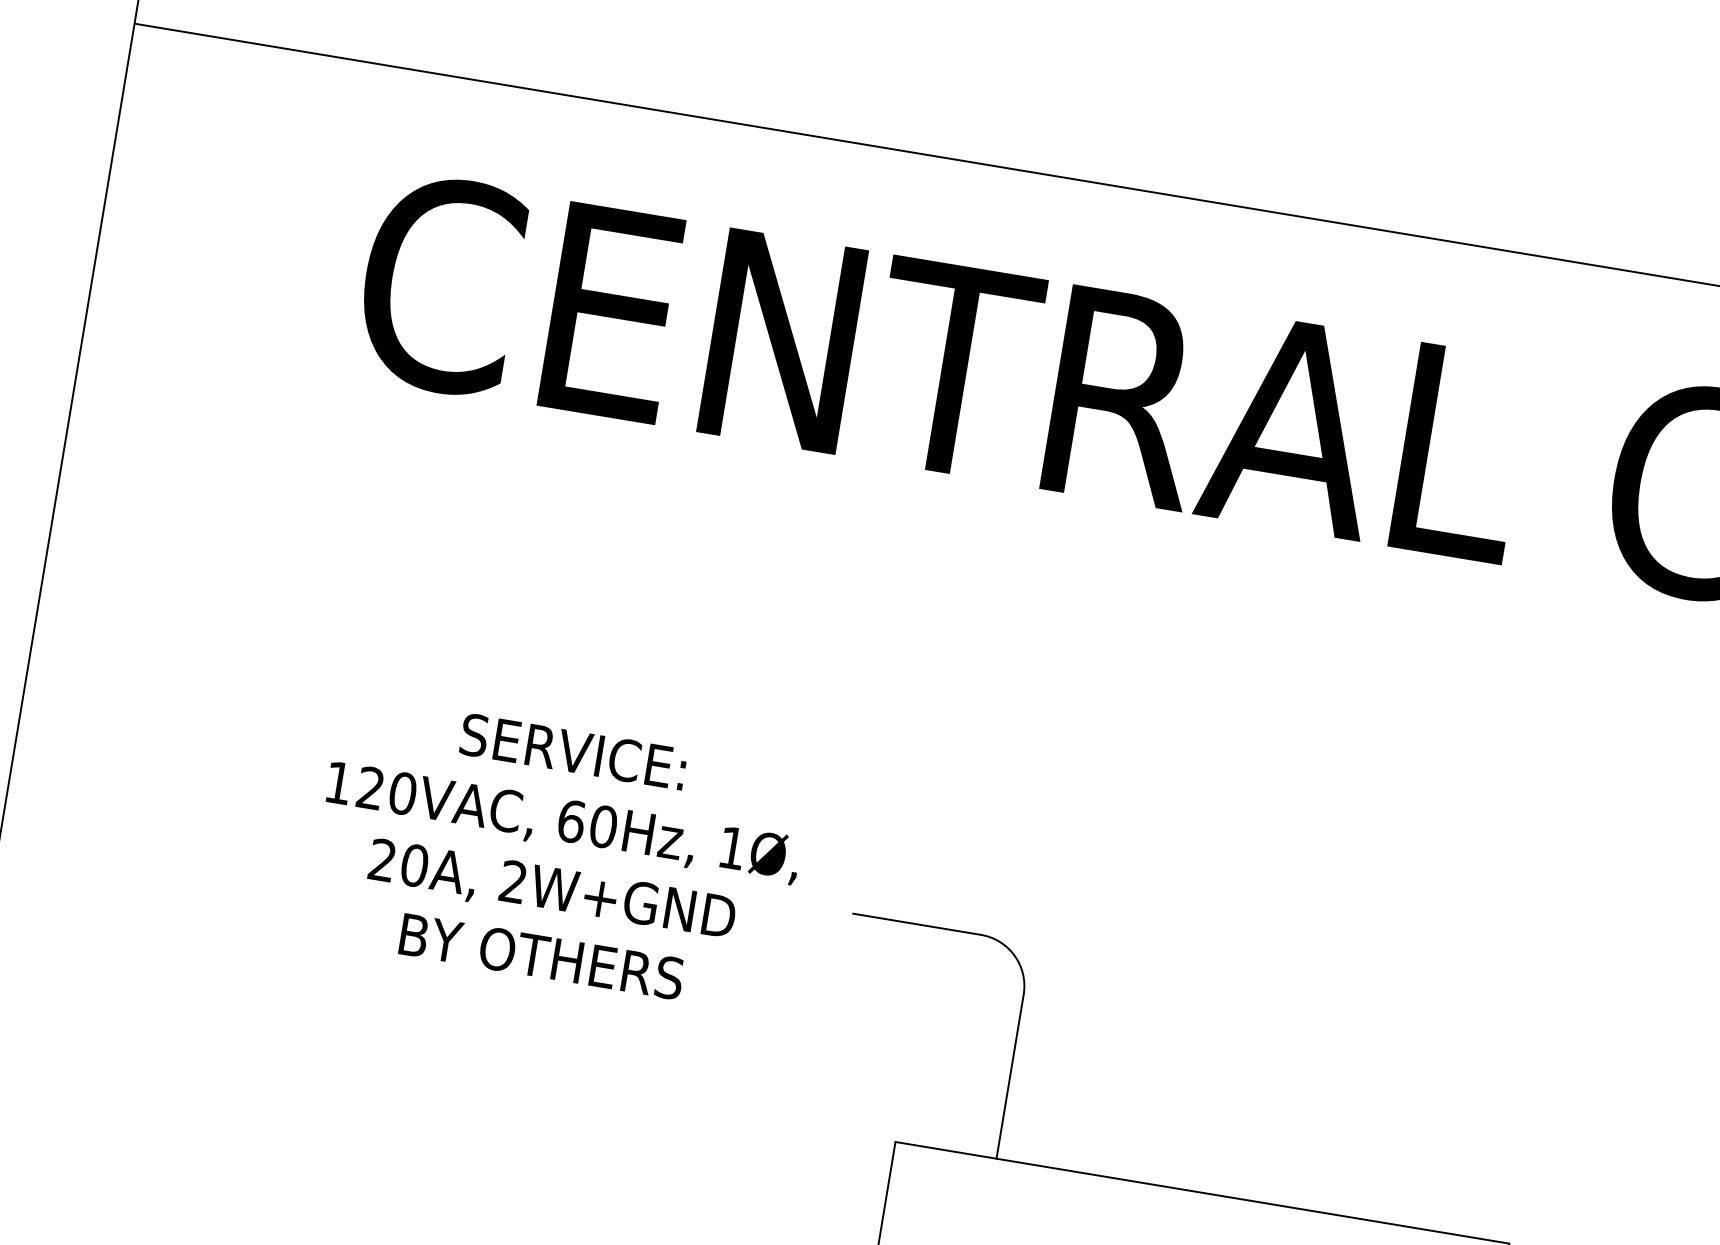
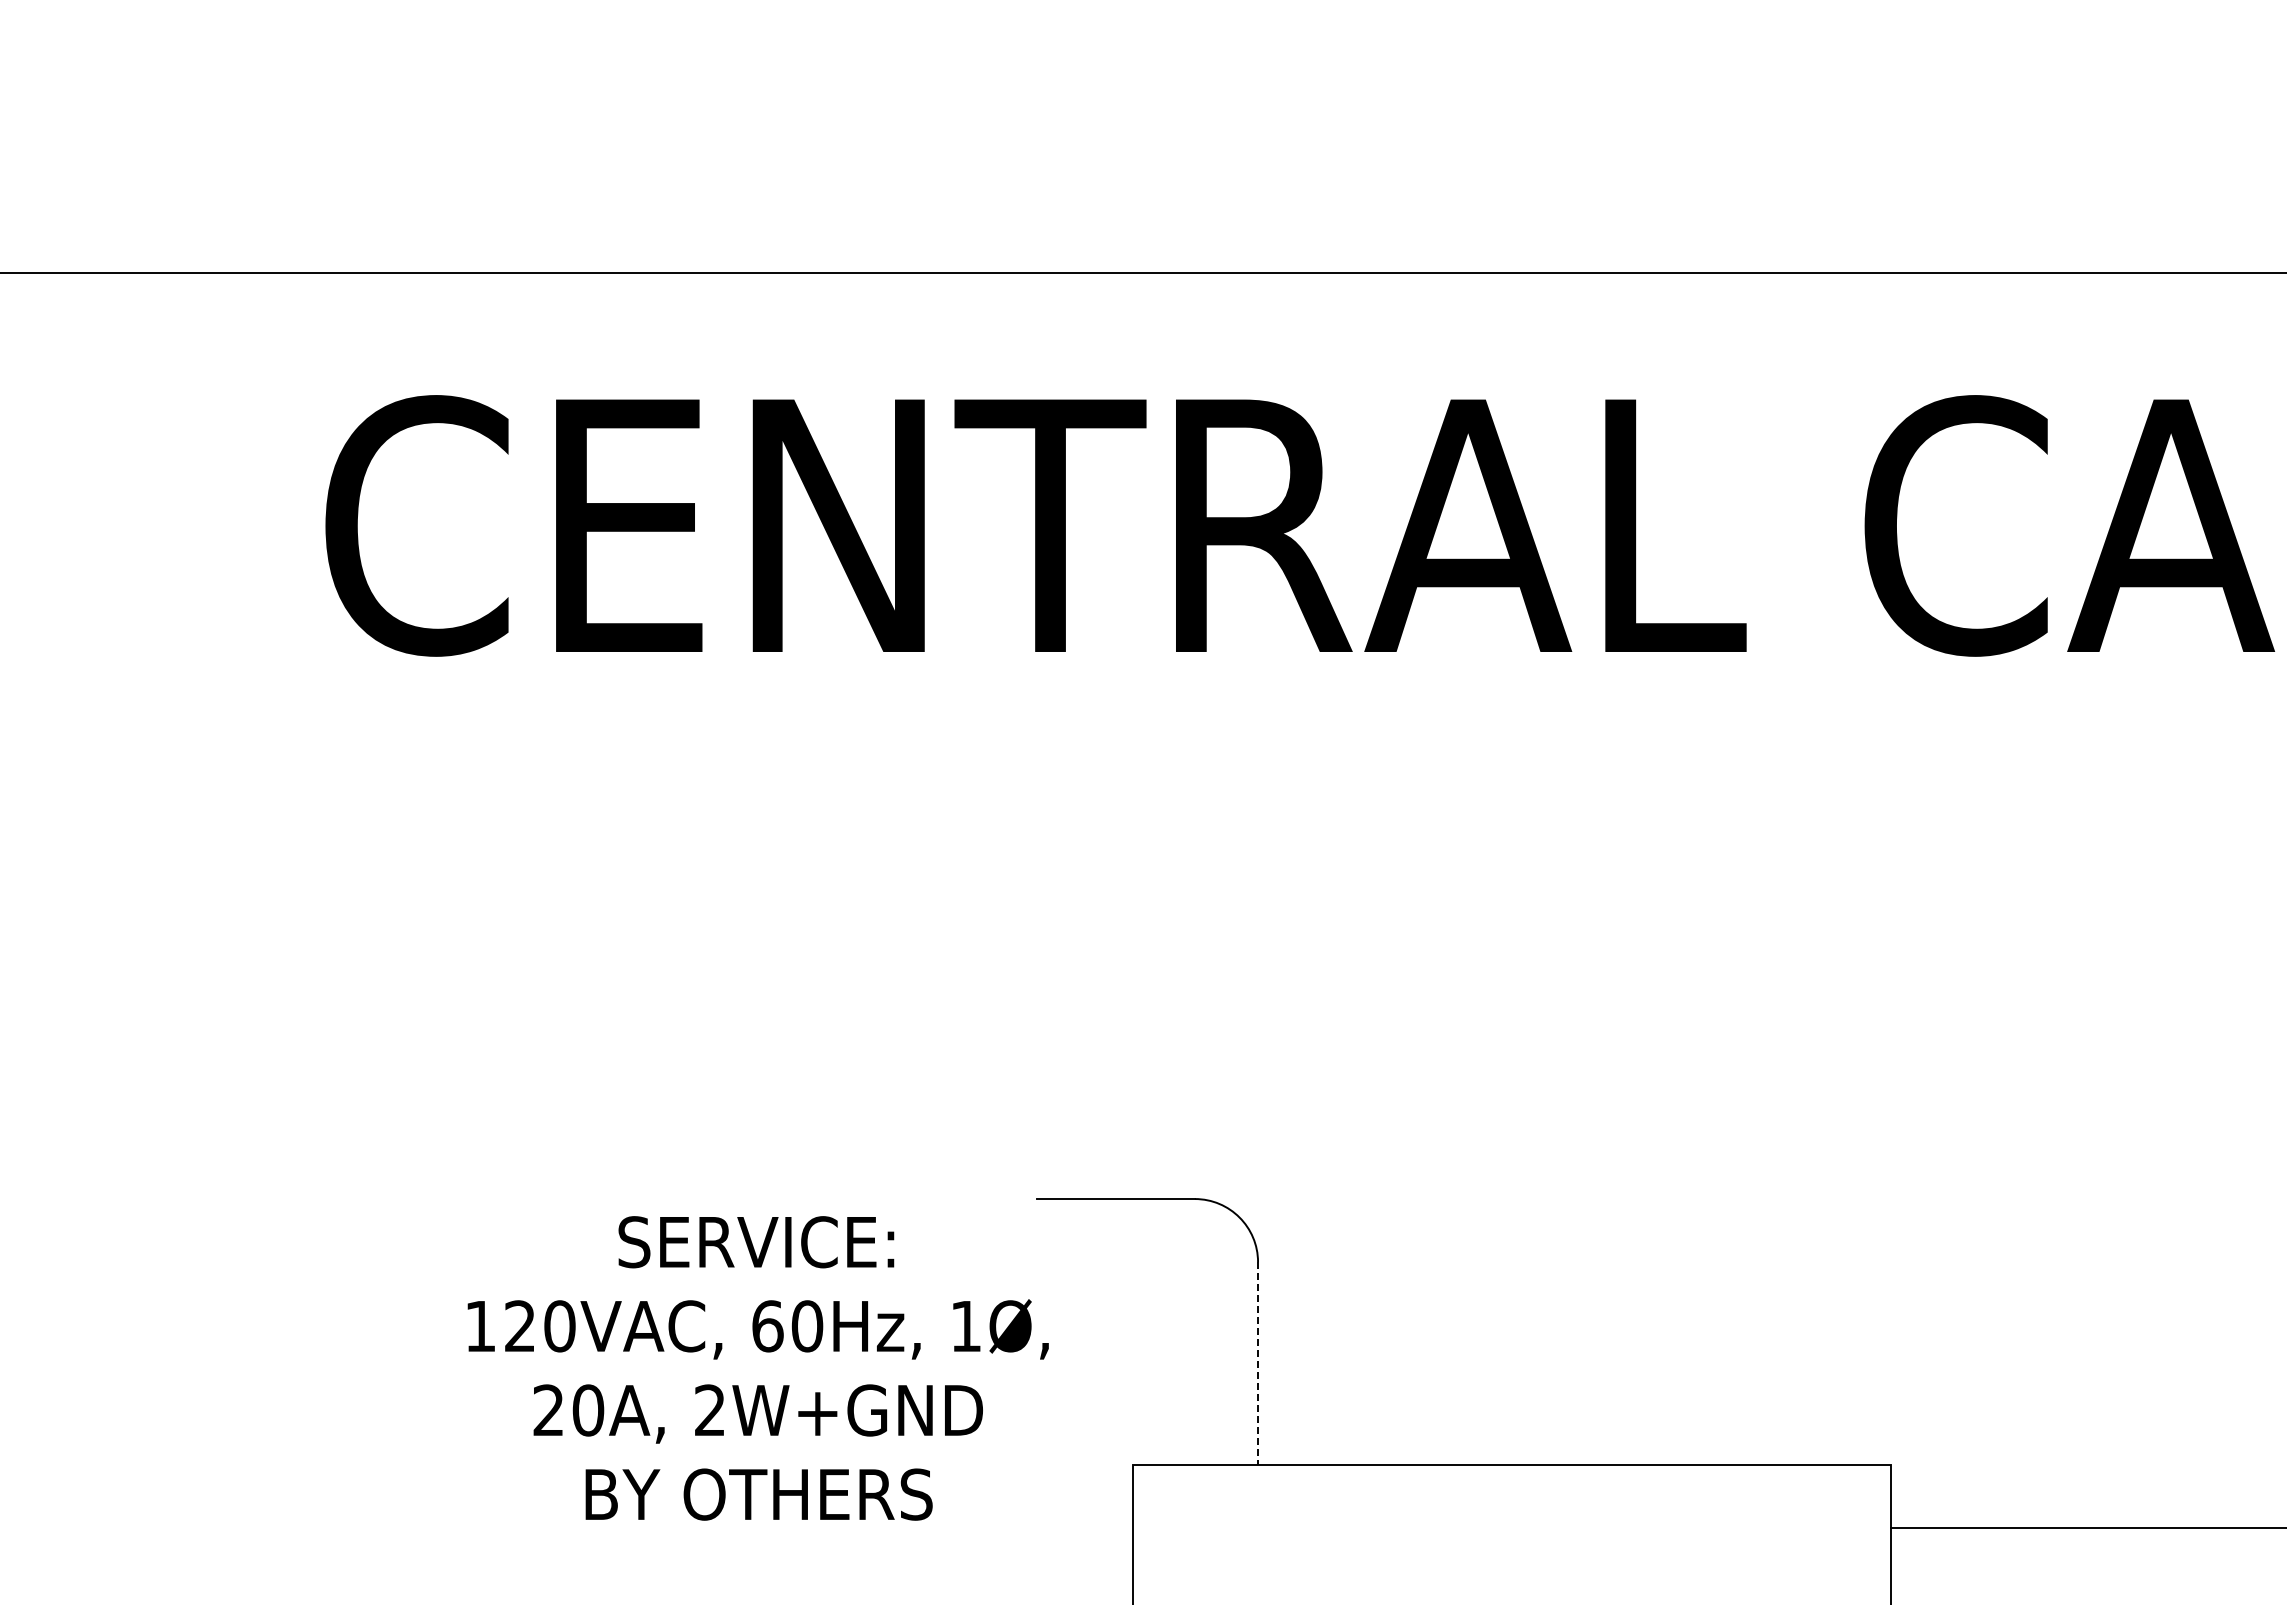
text: (557, 854) -> (757, 1368), moved
line: (1010, 1076) -> (1258, 1363), solid -> dashed

